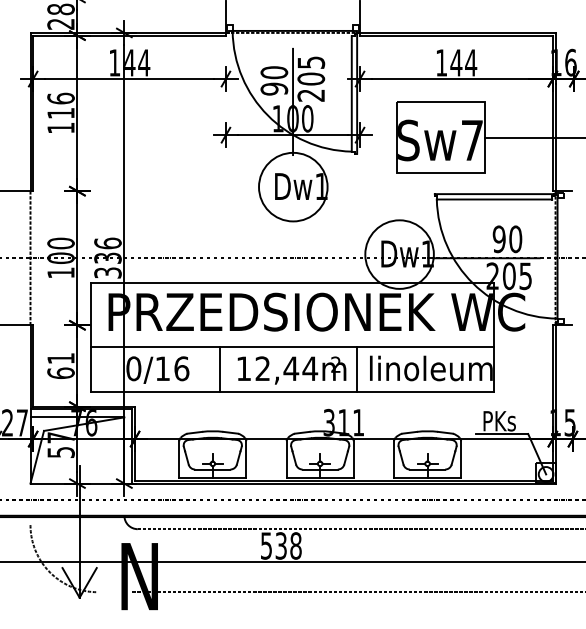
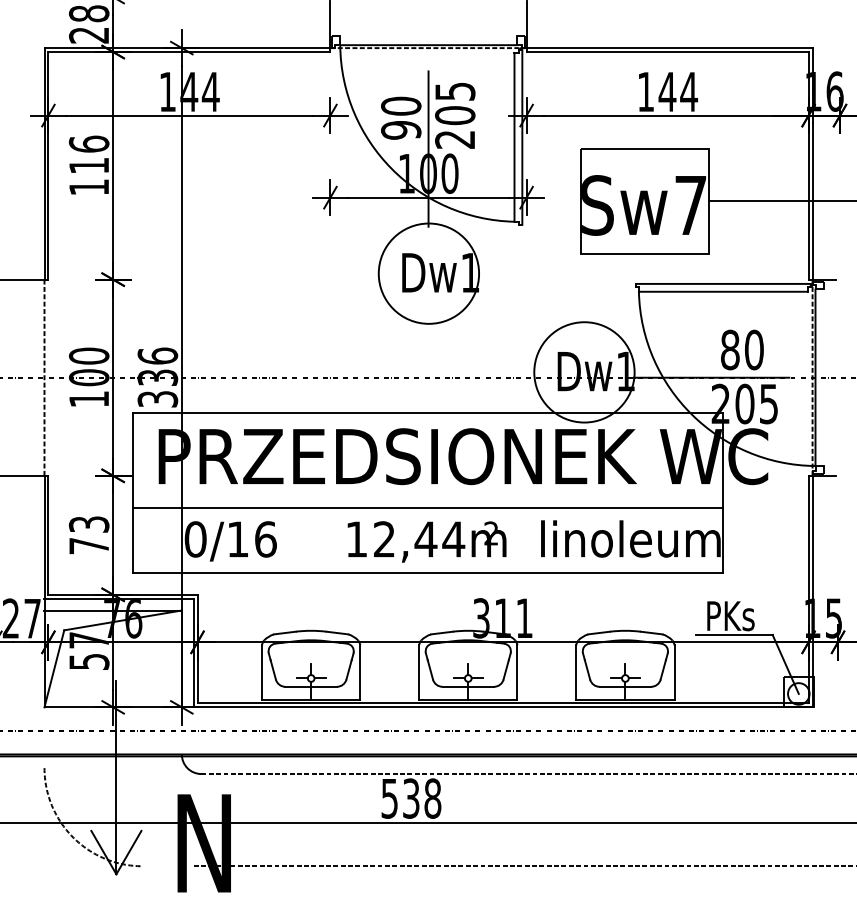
text: (498, 239) -> (729, 350), 90 -> 80
text: (60, 365) -> (88, 534), 61 -> 73
line: (219, 369) -> (320, 540), removed
line: (356, 369) -> (521, 540), removed

